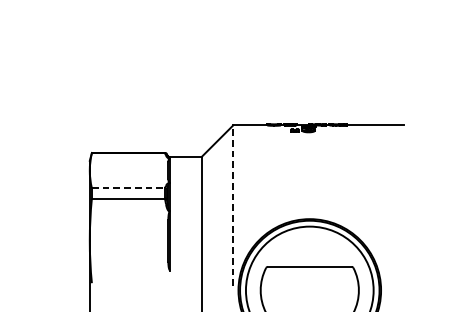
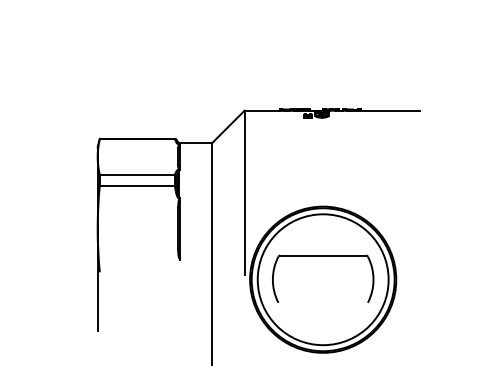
line: (128, 187) -> (137, 174), dashed -> solid
line: (233, 205) -> (244, 192), dashed -> solid

